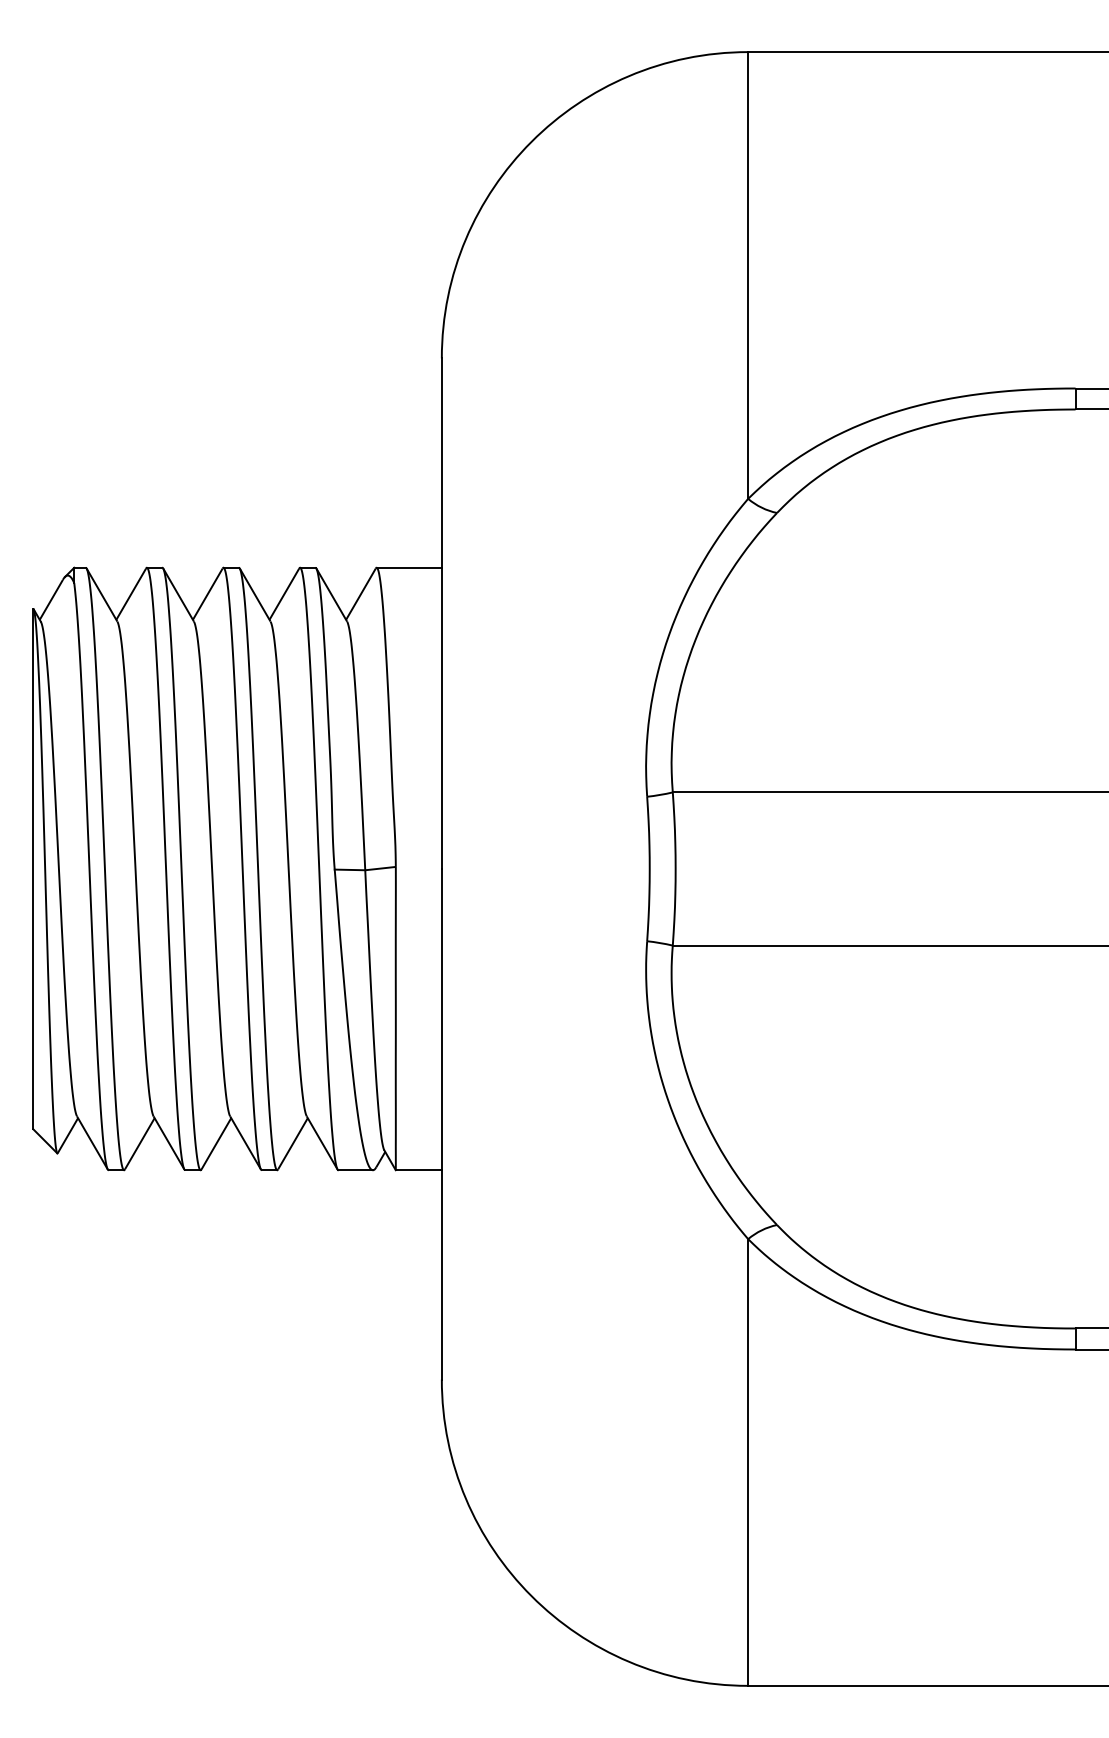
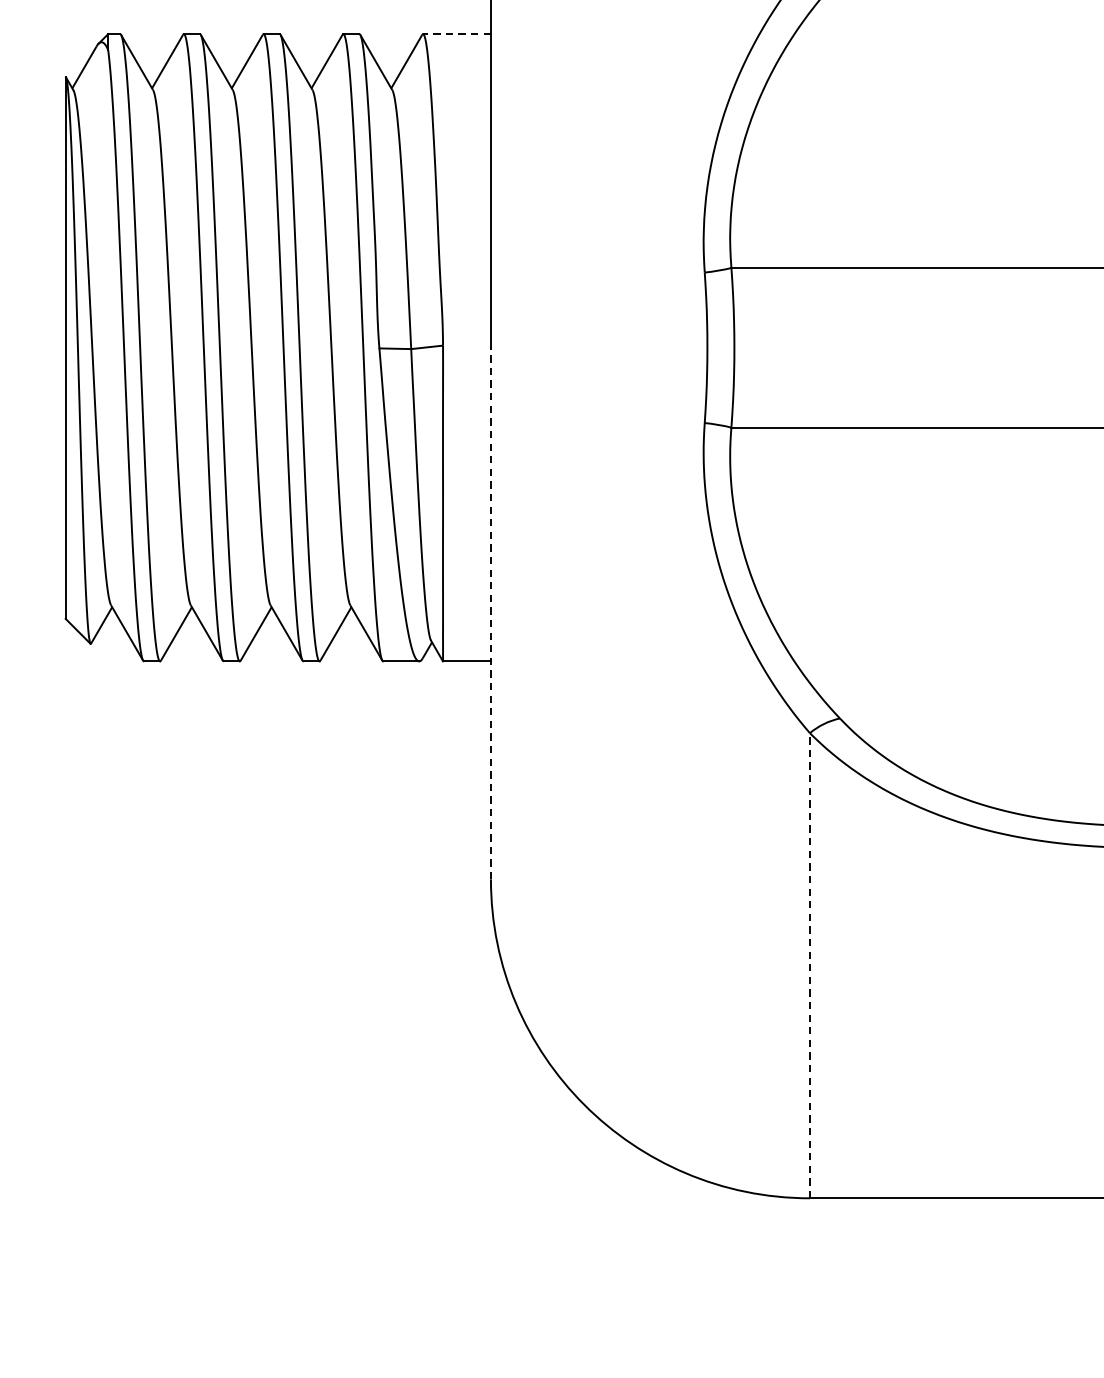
line: (409, 567) -> (457, 33), solid -> dashed
line: (441, 1123) -> (490, 612), solid -> dashed
line: (748, 1461) -> (810, 964), solid -> dashed

